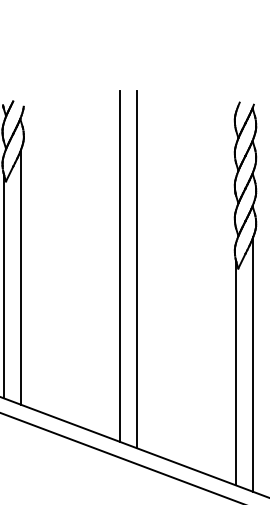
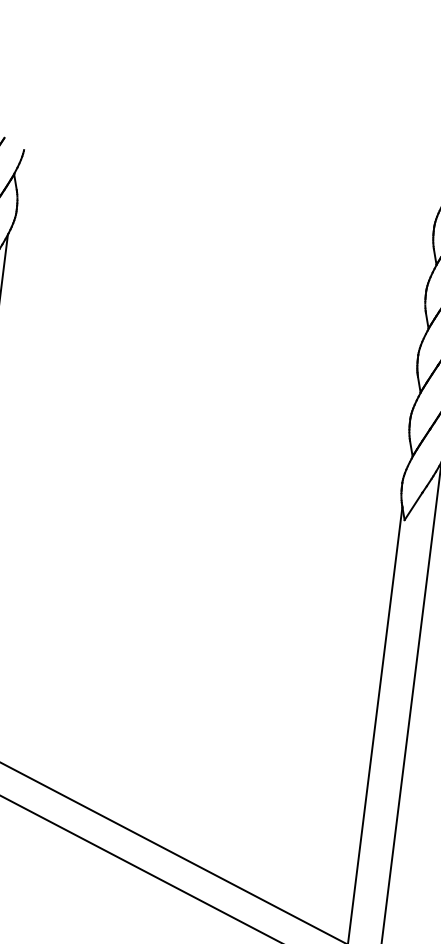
line: (120, 265) -> (174, 485), removed
line: (137, 269) -> (206, 497), removed

